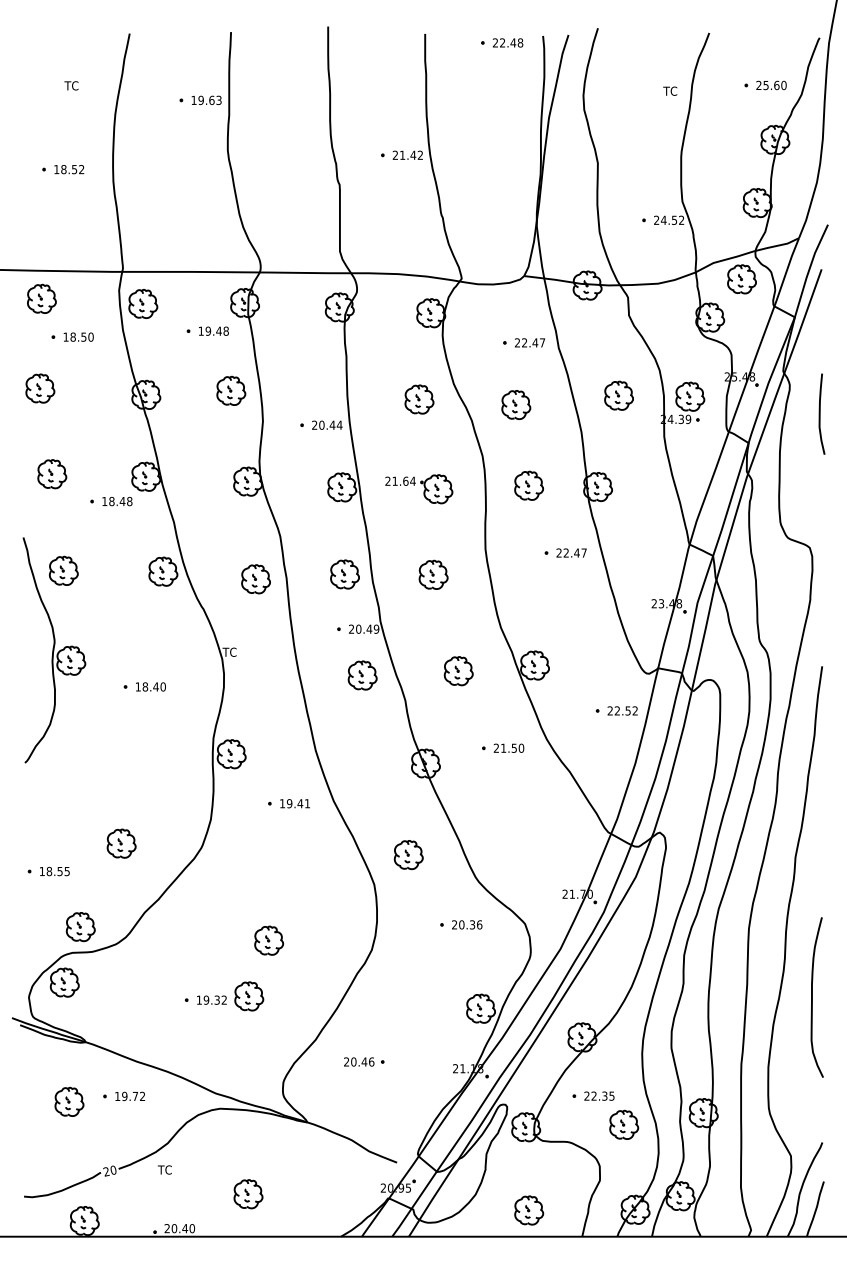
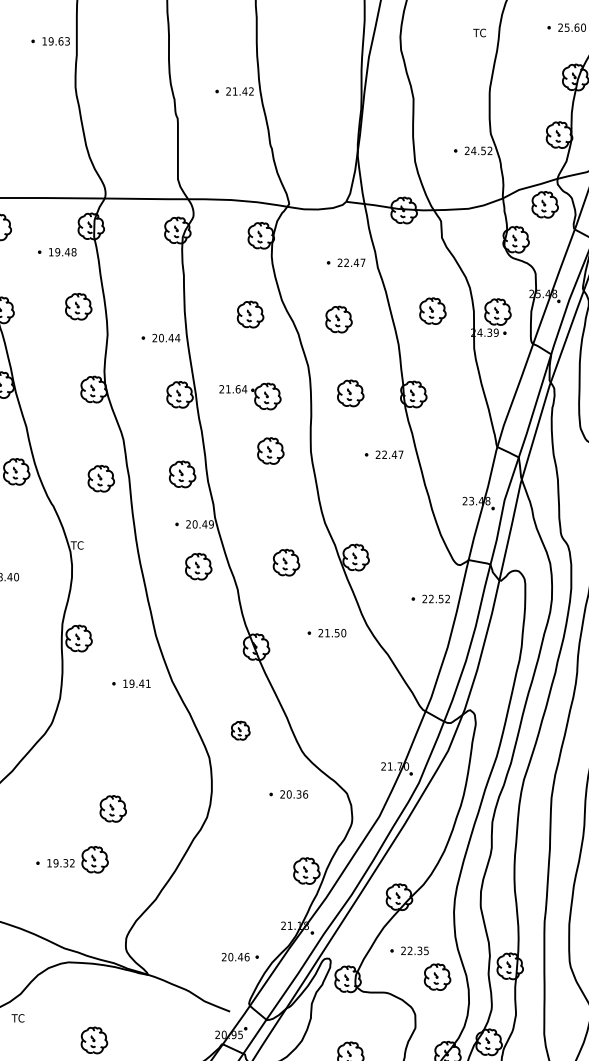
part: (433, 574) -> (270, 450), moved
part: (408, 855) -> (240, 731), size x0.7
part: (364, 1061) -> (240, 956), moved

